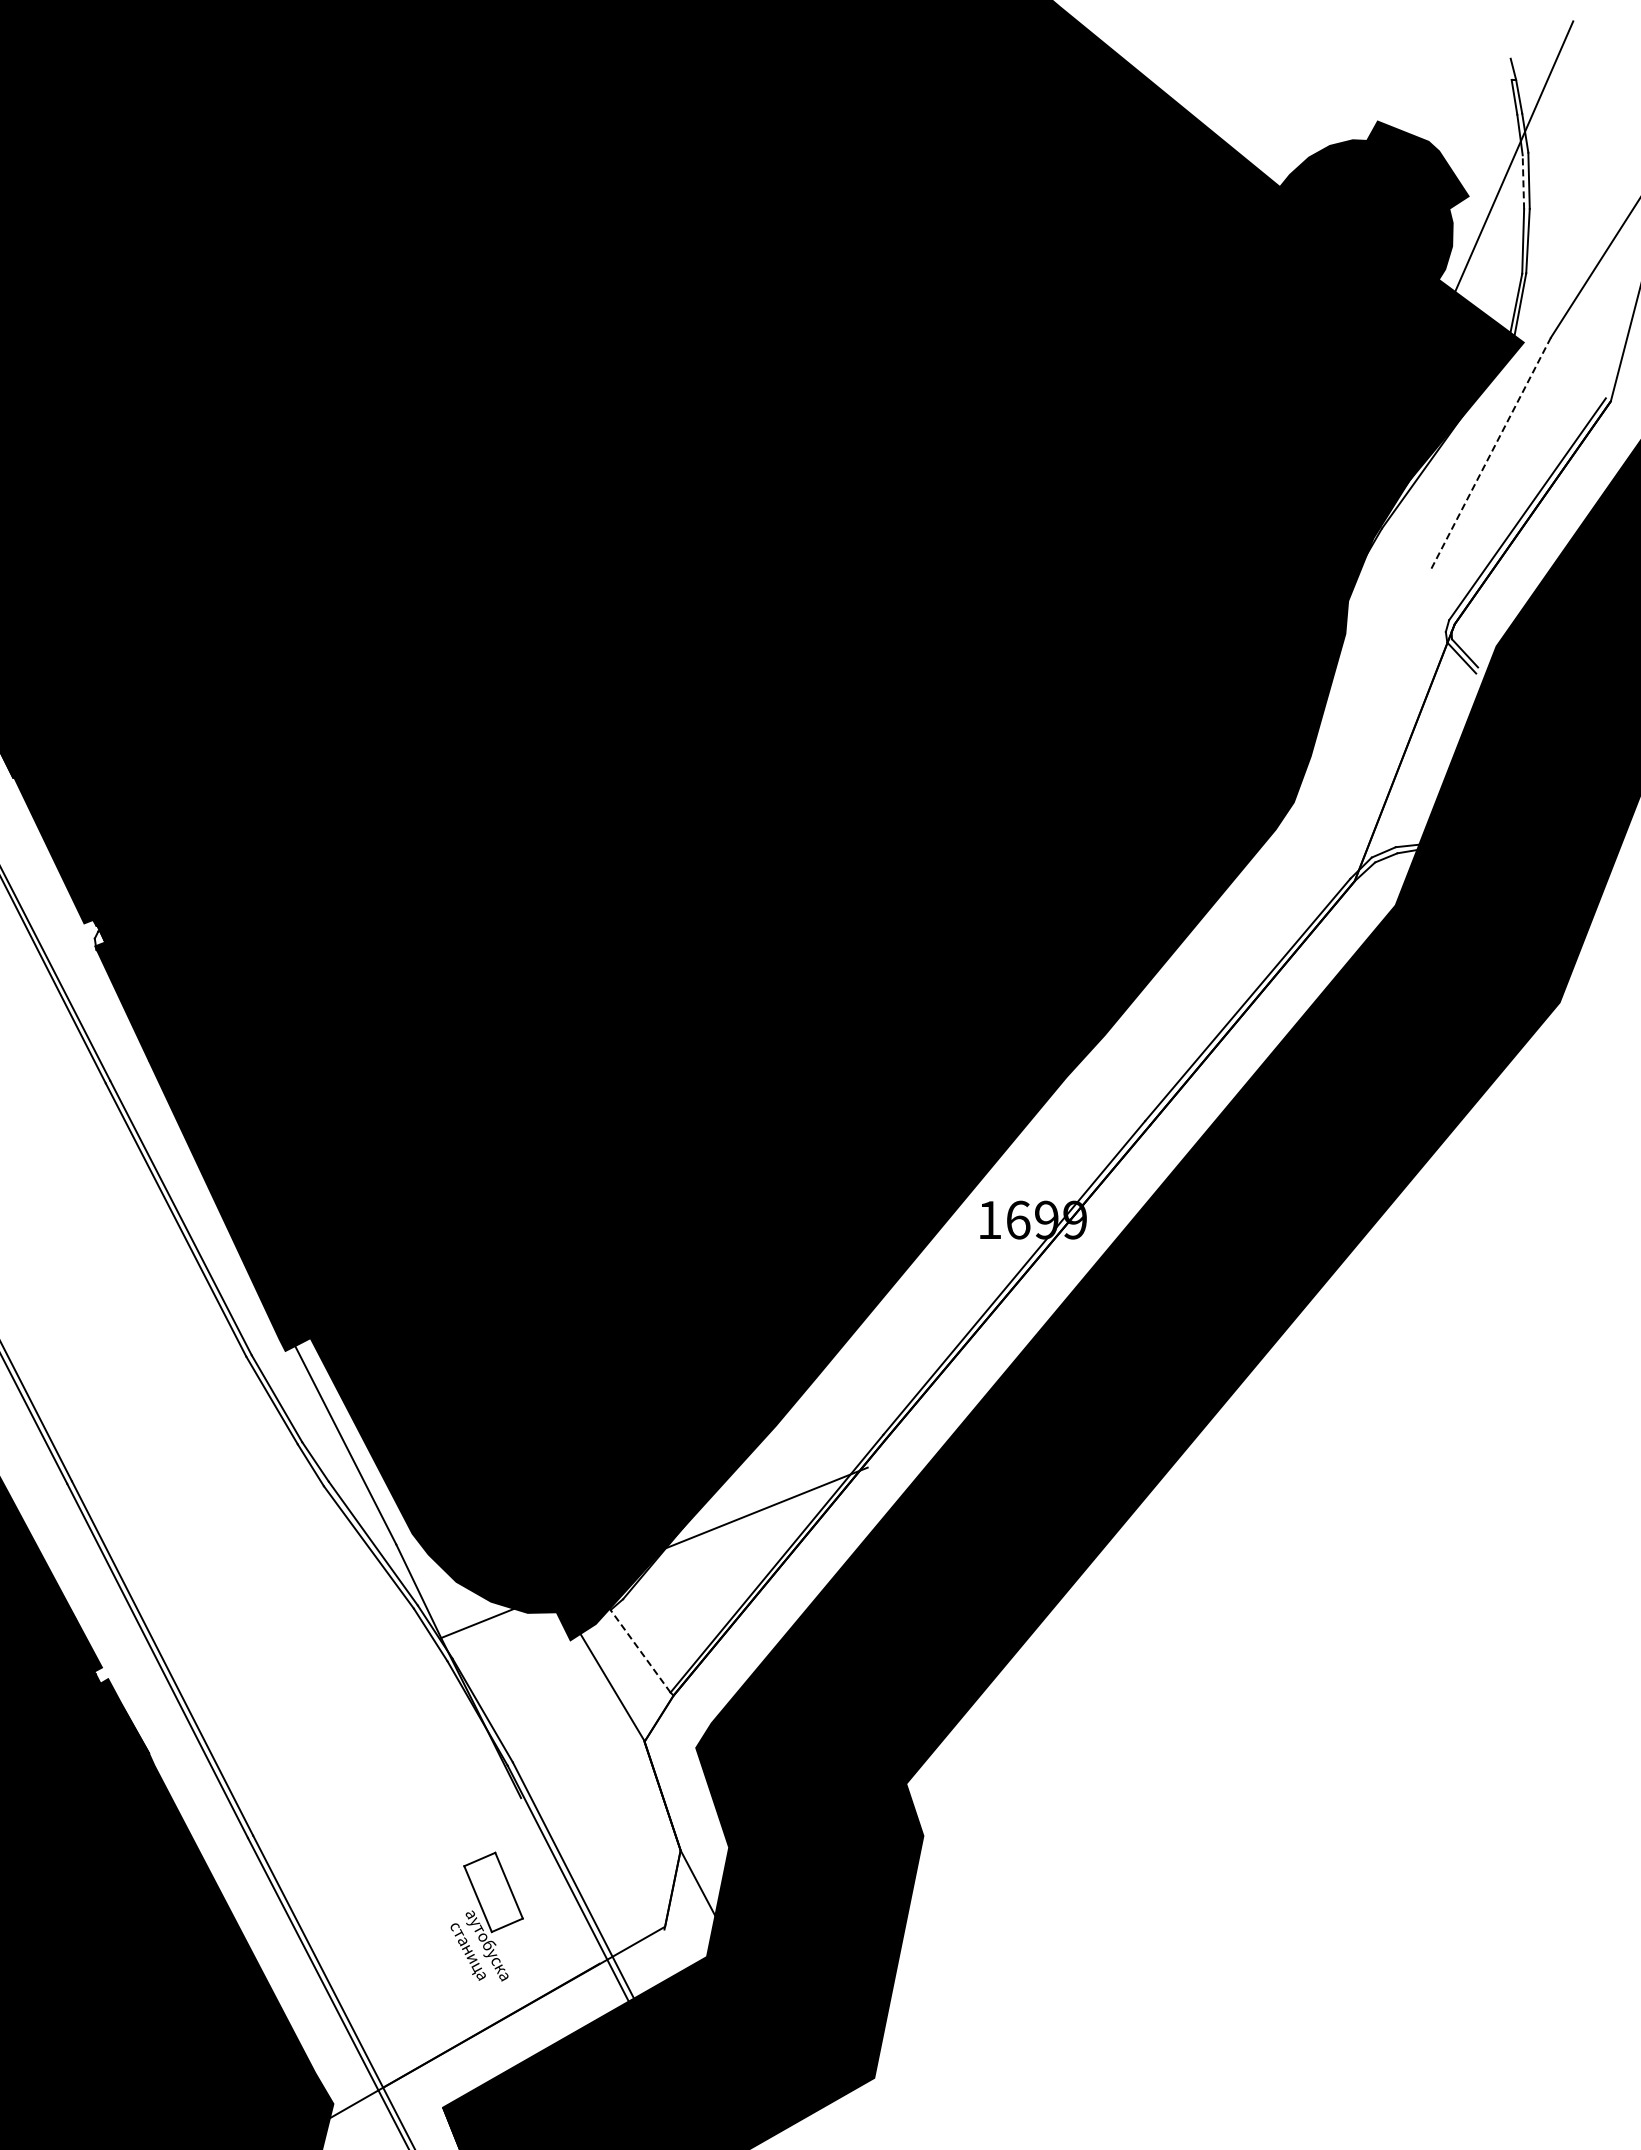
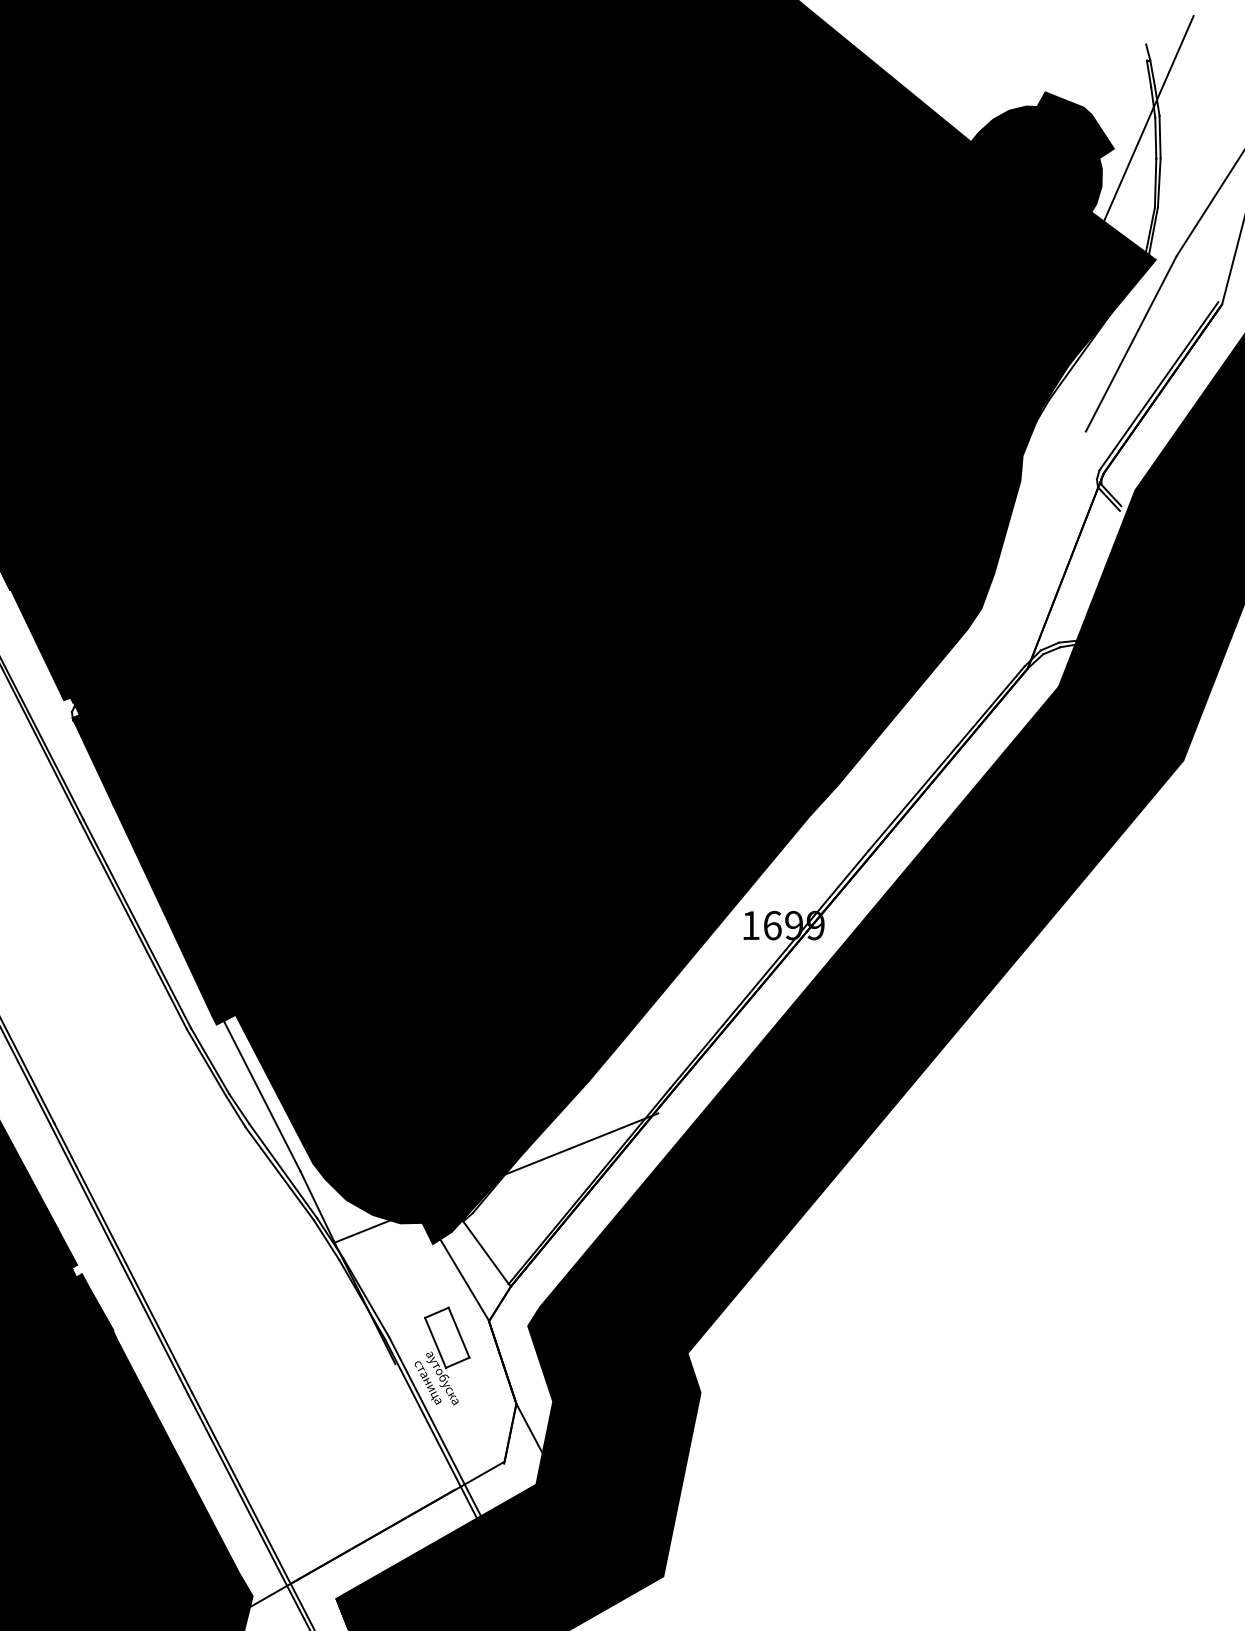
line: (1523, 181) -> (1155, 137), dashed -> solid
line: (1490, 453) -> (1130, 343), dashed -> solid
line: (640, 1651) -> (485, 1252), dashed -> solid
part: (486, 1916) -> (441, 1356), moved

